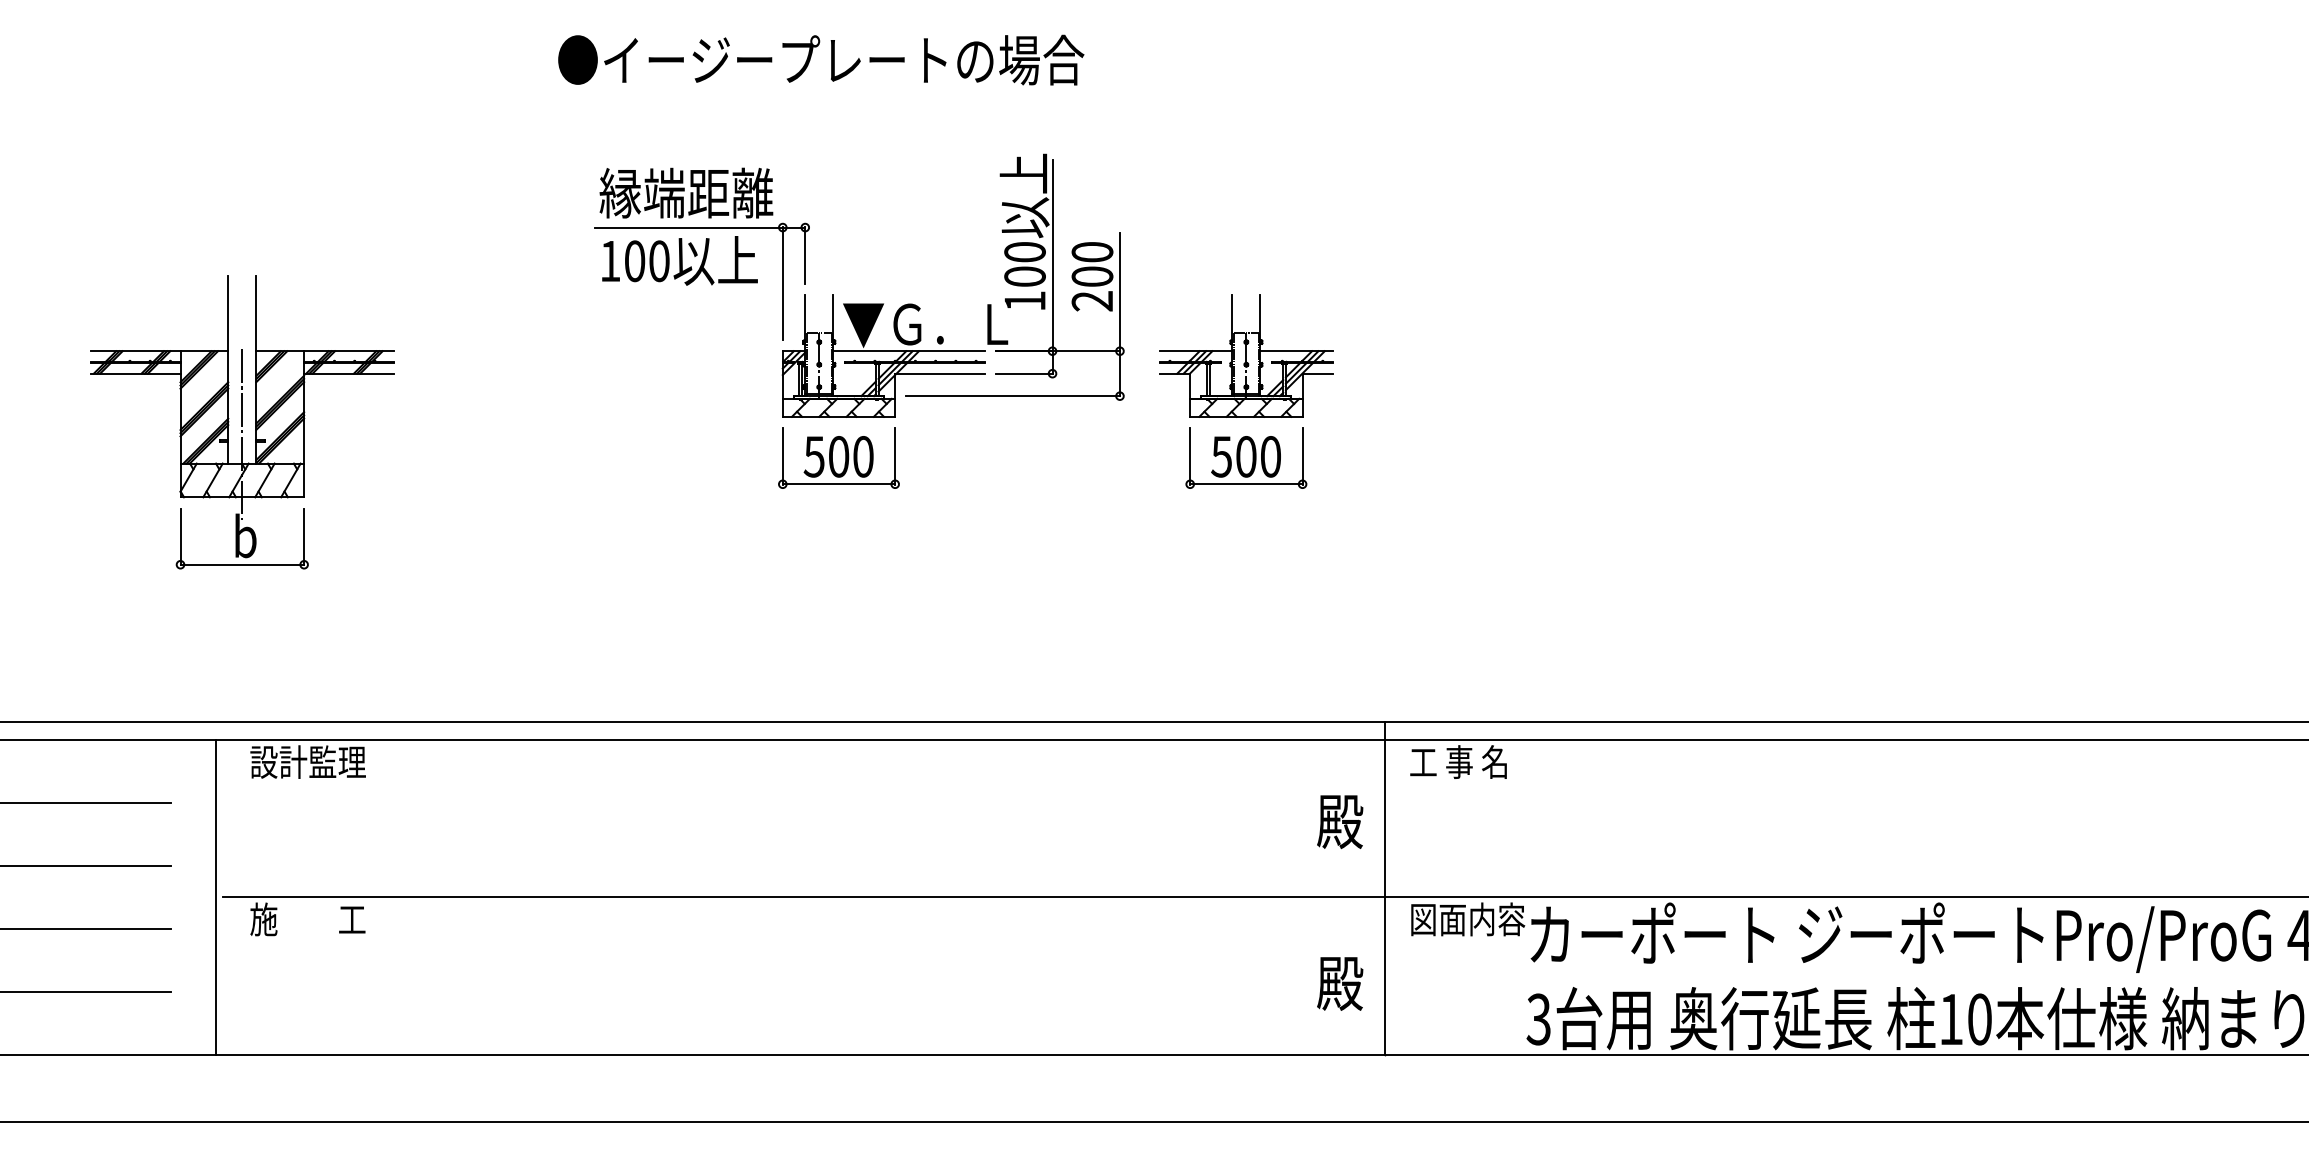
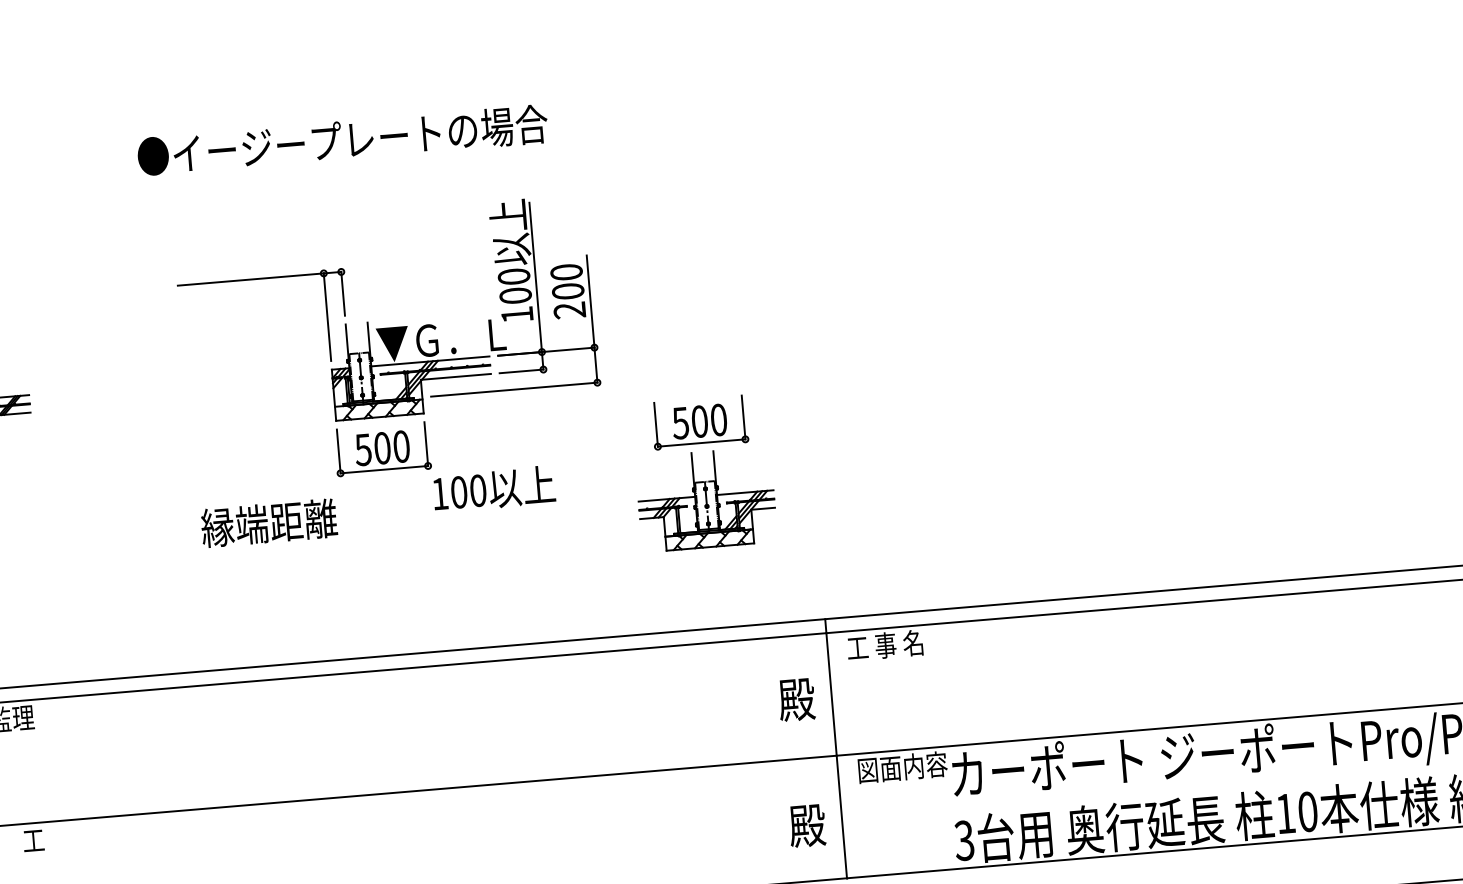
text: (686, 192) -> (269, 522), moved
text: (679, 260) -> (493, 488), moved
part: (1246, 355) -> (706, 499), moved

